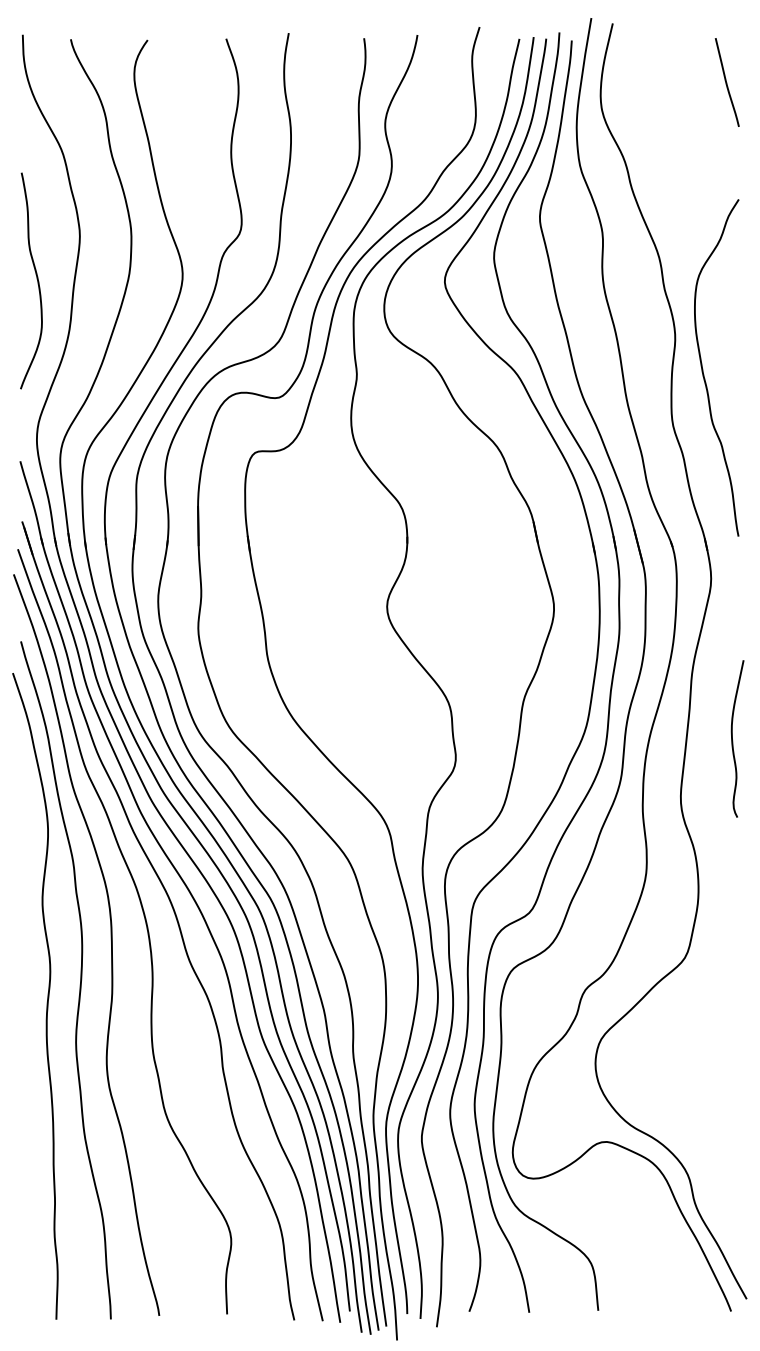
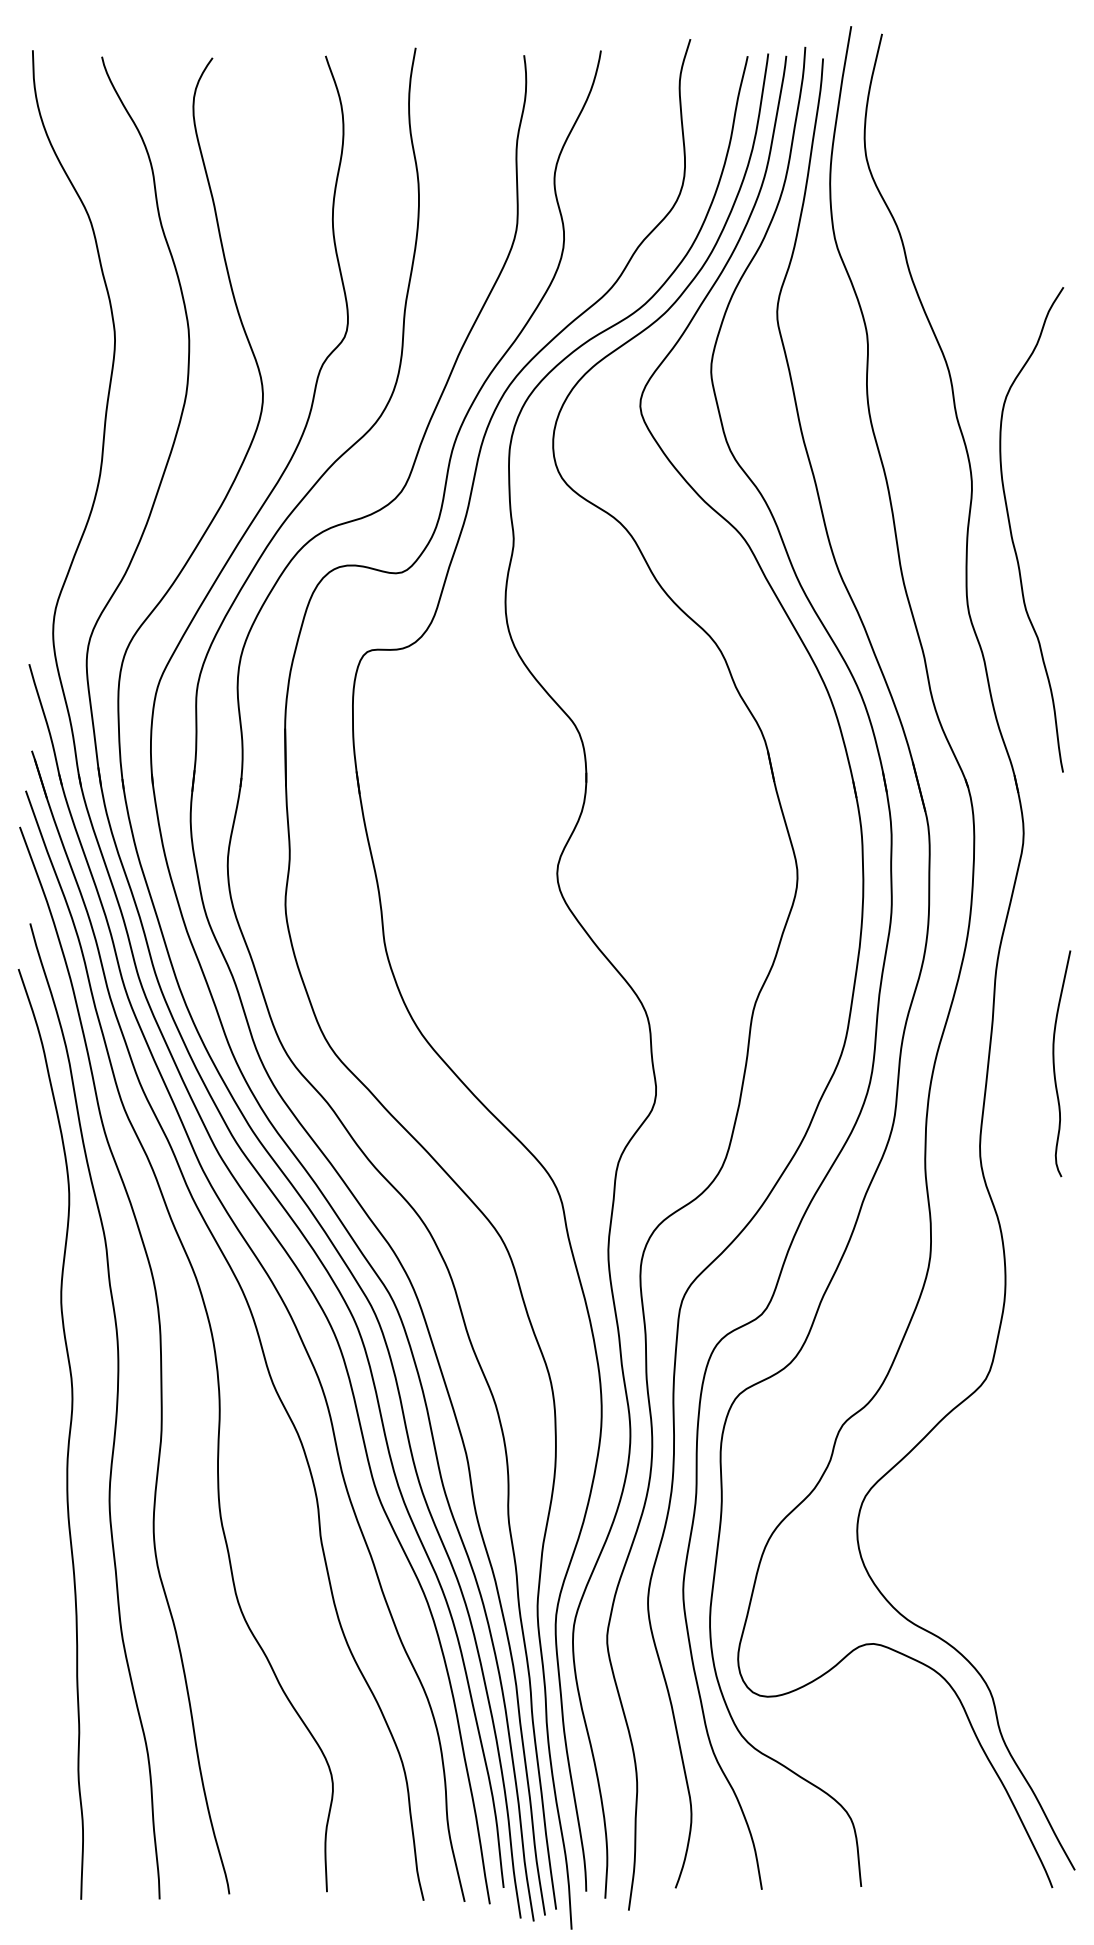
curve: (726, 82) -> (1045, 118), removed
curve: (36, 279) -> (52, 402), removed

